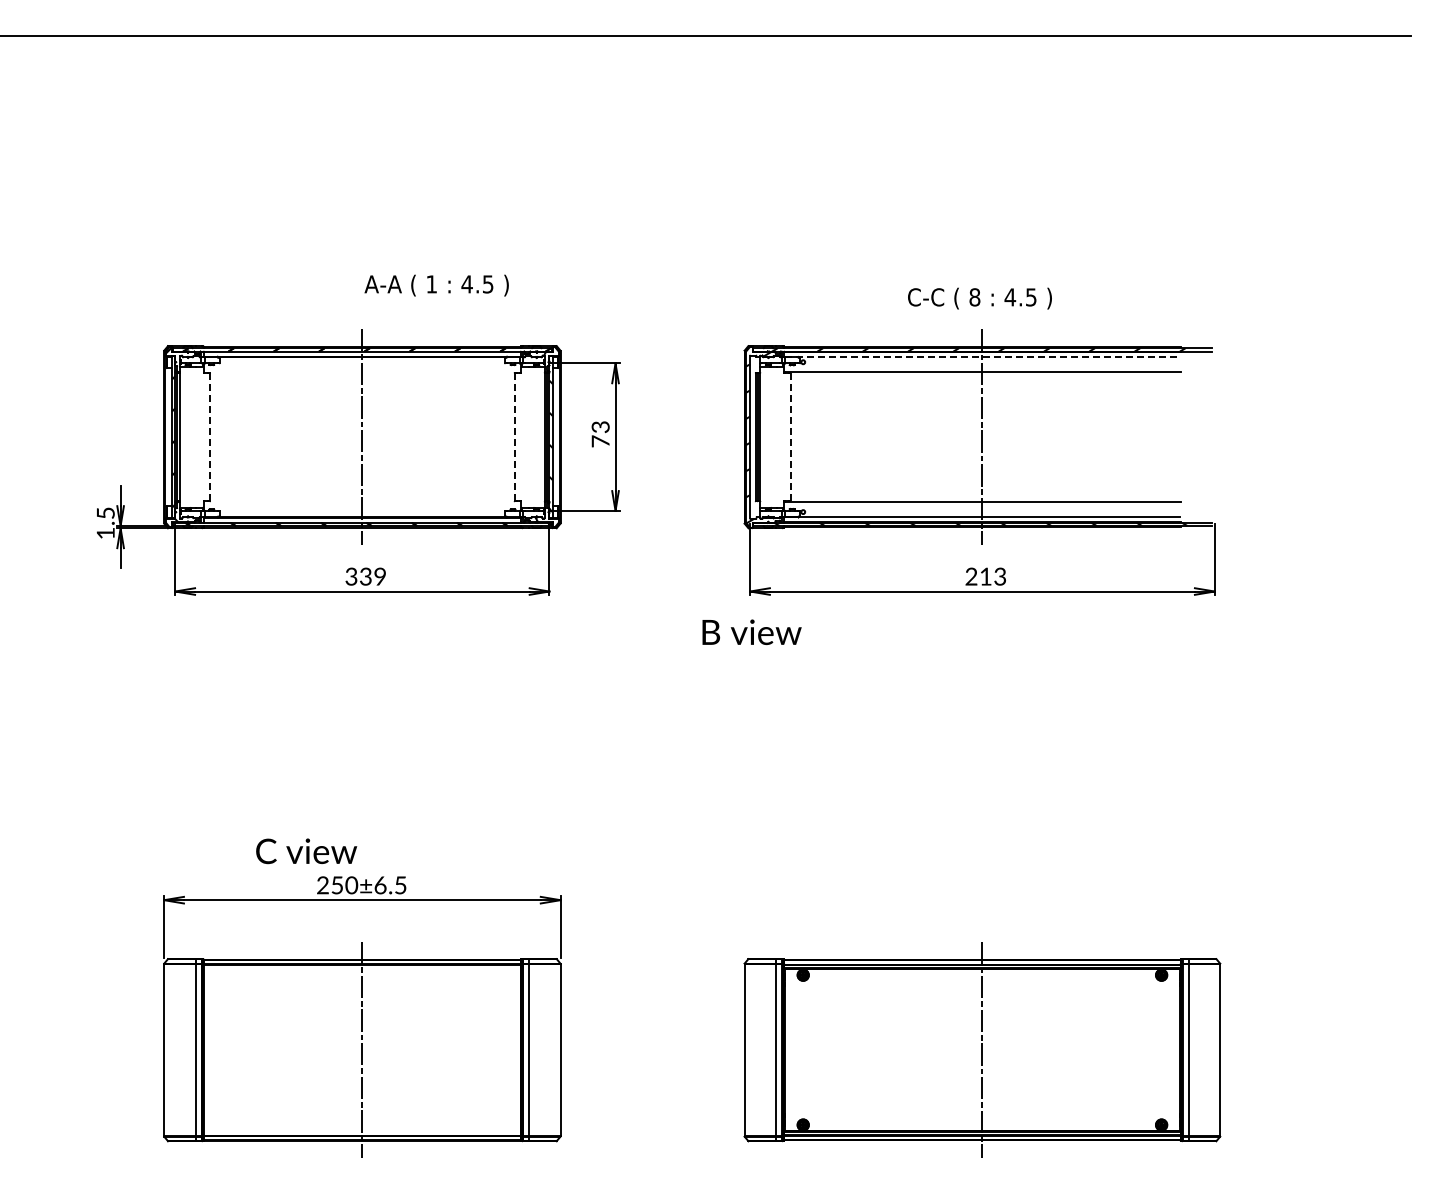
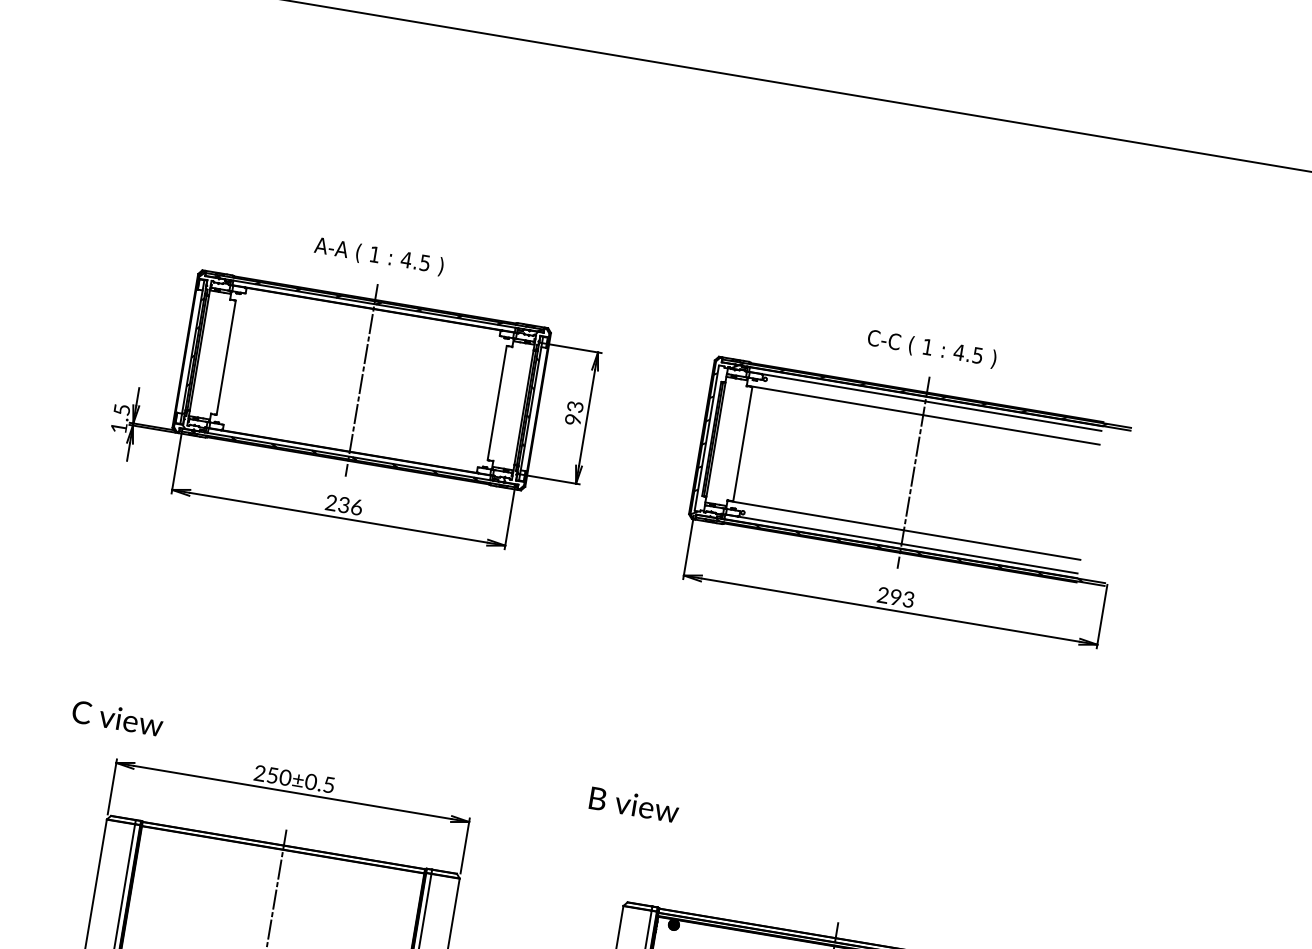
text: (436, 285) -> (378, 256), moved
text: (974, 297) -> (927, 347), 8 -> 1
line: (982, 357) -> (925, 401), dashed -> solid
line: (210, 437) -> (226, 358), dashed -> solid
line: (514, 437) -> (497, 403), dashed -> solid
line: (790, 437) -> (742, 444), dashed -> solid
text: (600, 441) -> (573, 419), 73 -> 93
text: (365, 576) -> (343, 504), 339 -> 236
text: (985, 576) -> (895, 597), 213 -> 293
text: (751, 631) -> (634, 804), moved
text: (306, 851) -> (117, 718), moved
text: (380, 884) -> (311, 781), 250±6.5 -> 250±0.5

